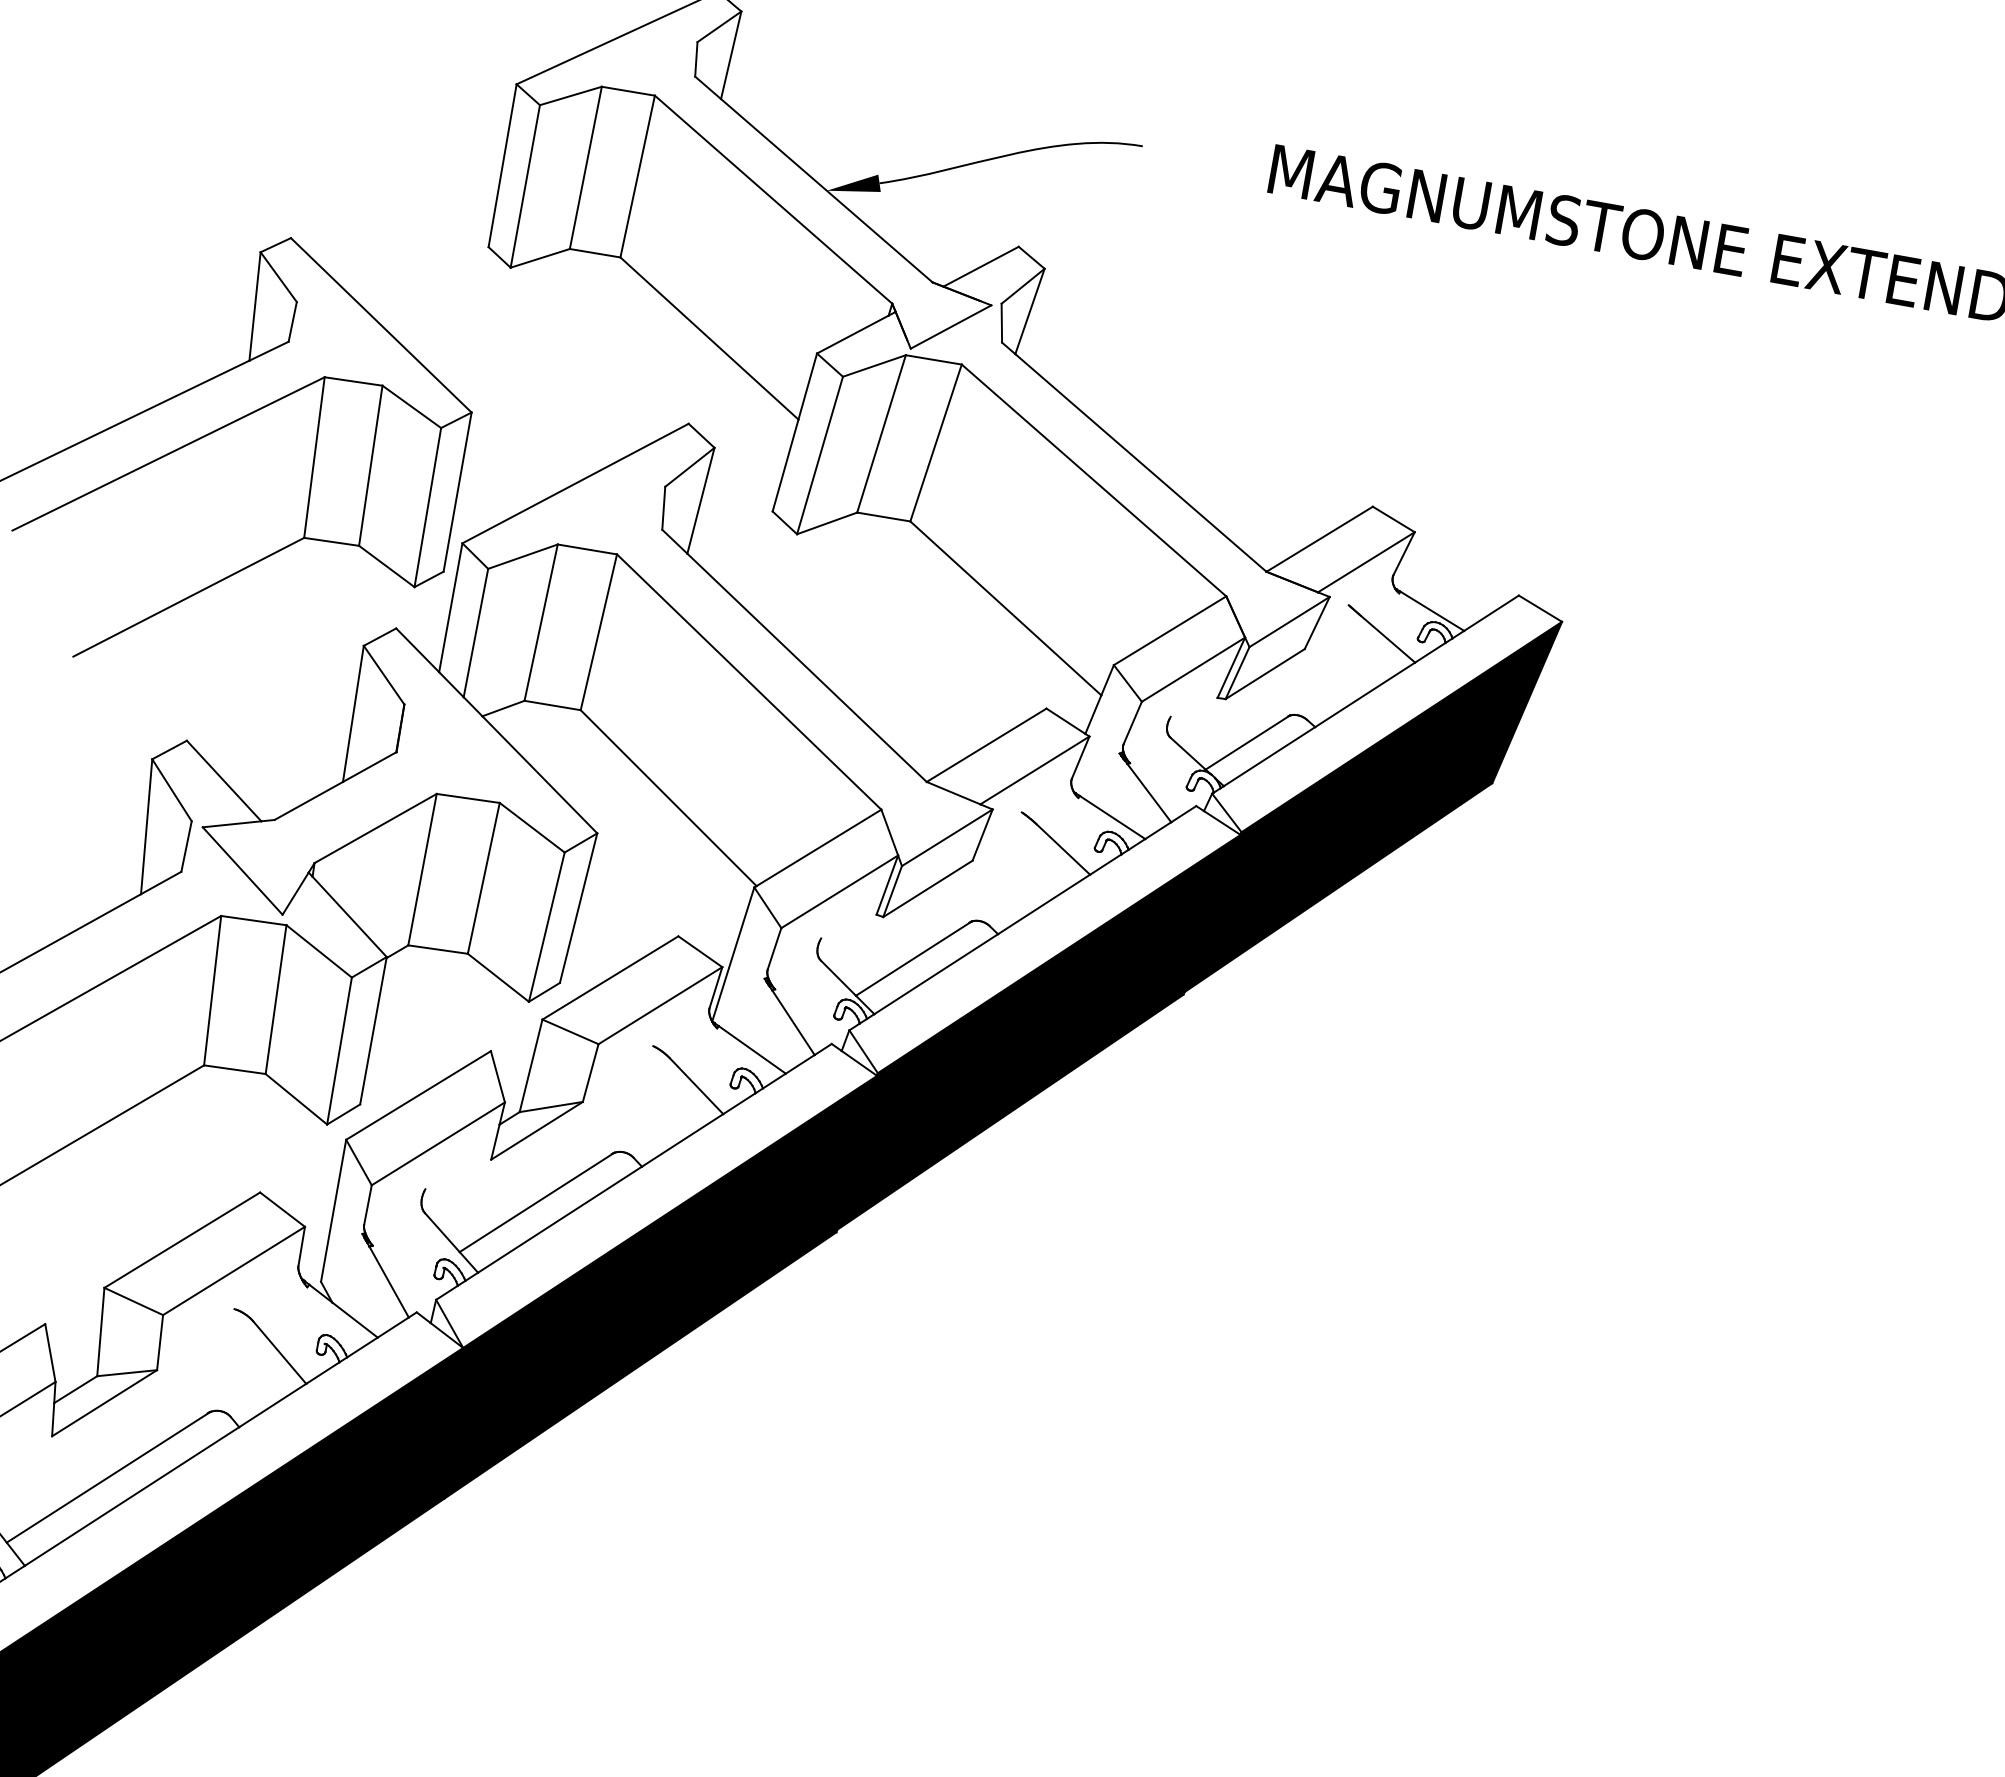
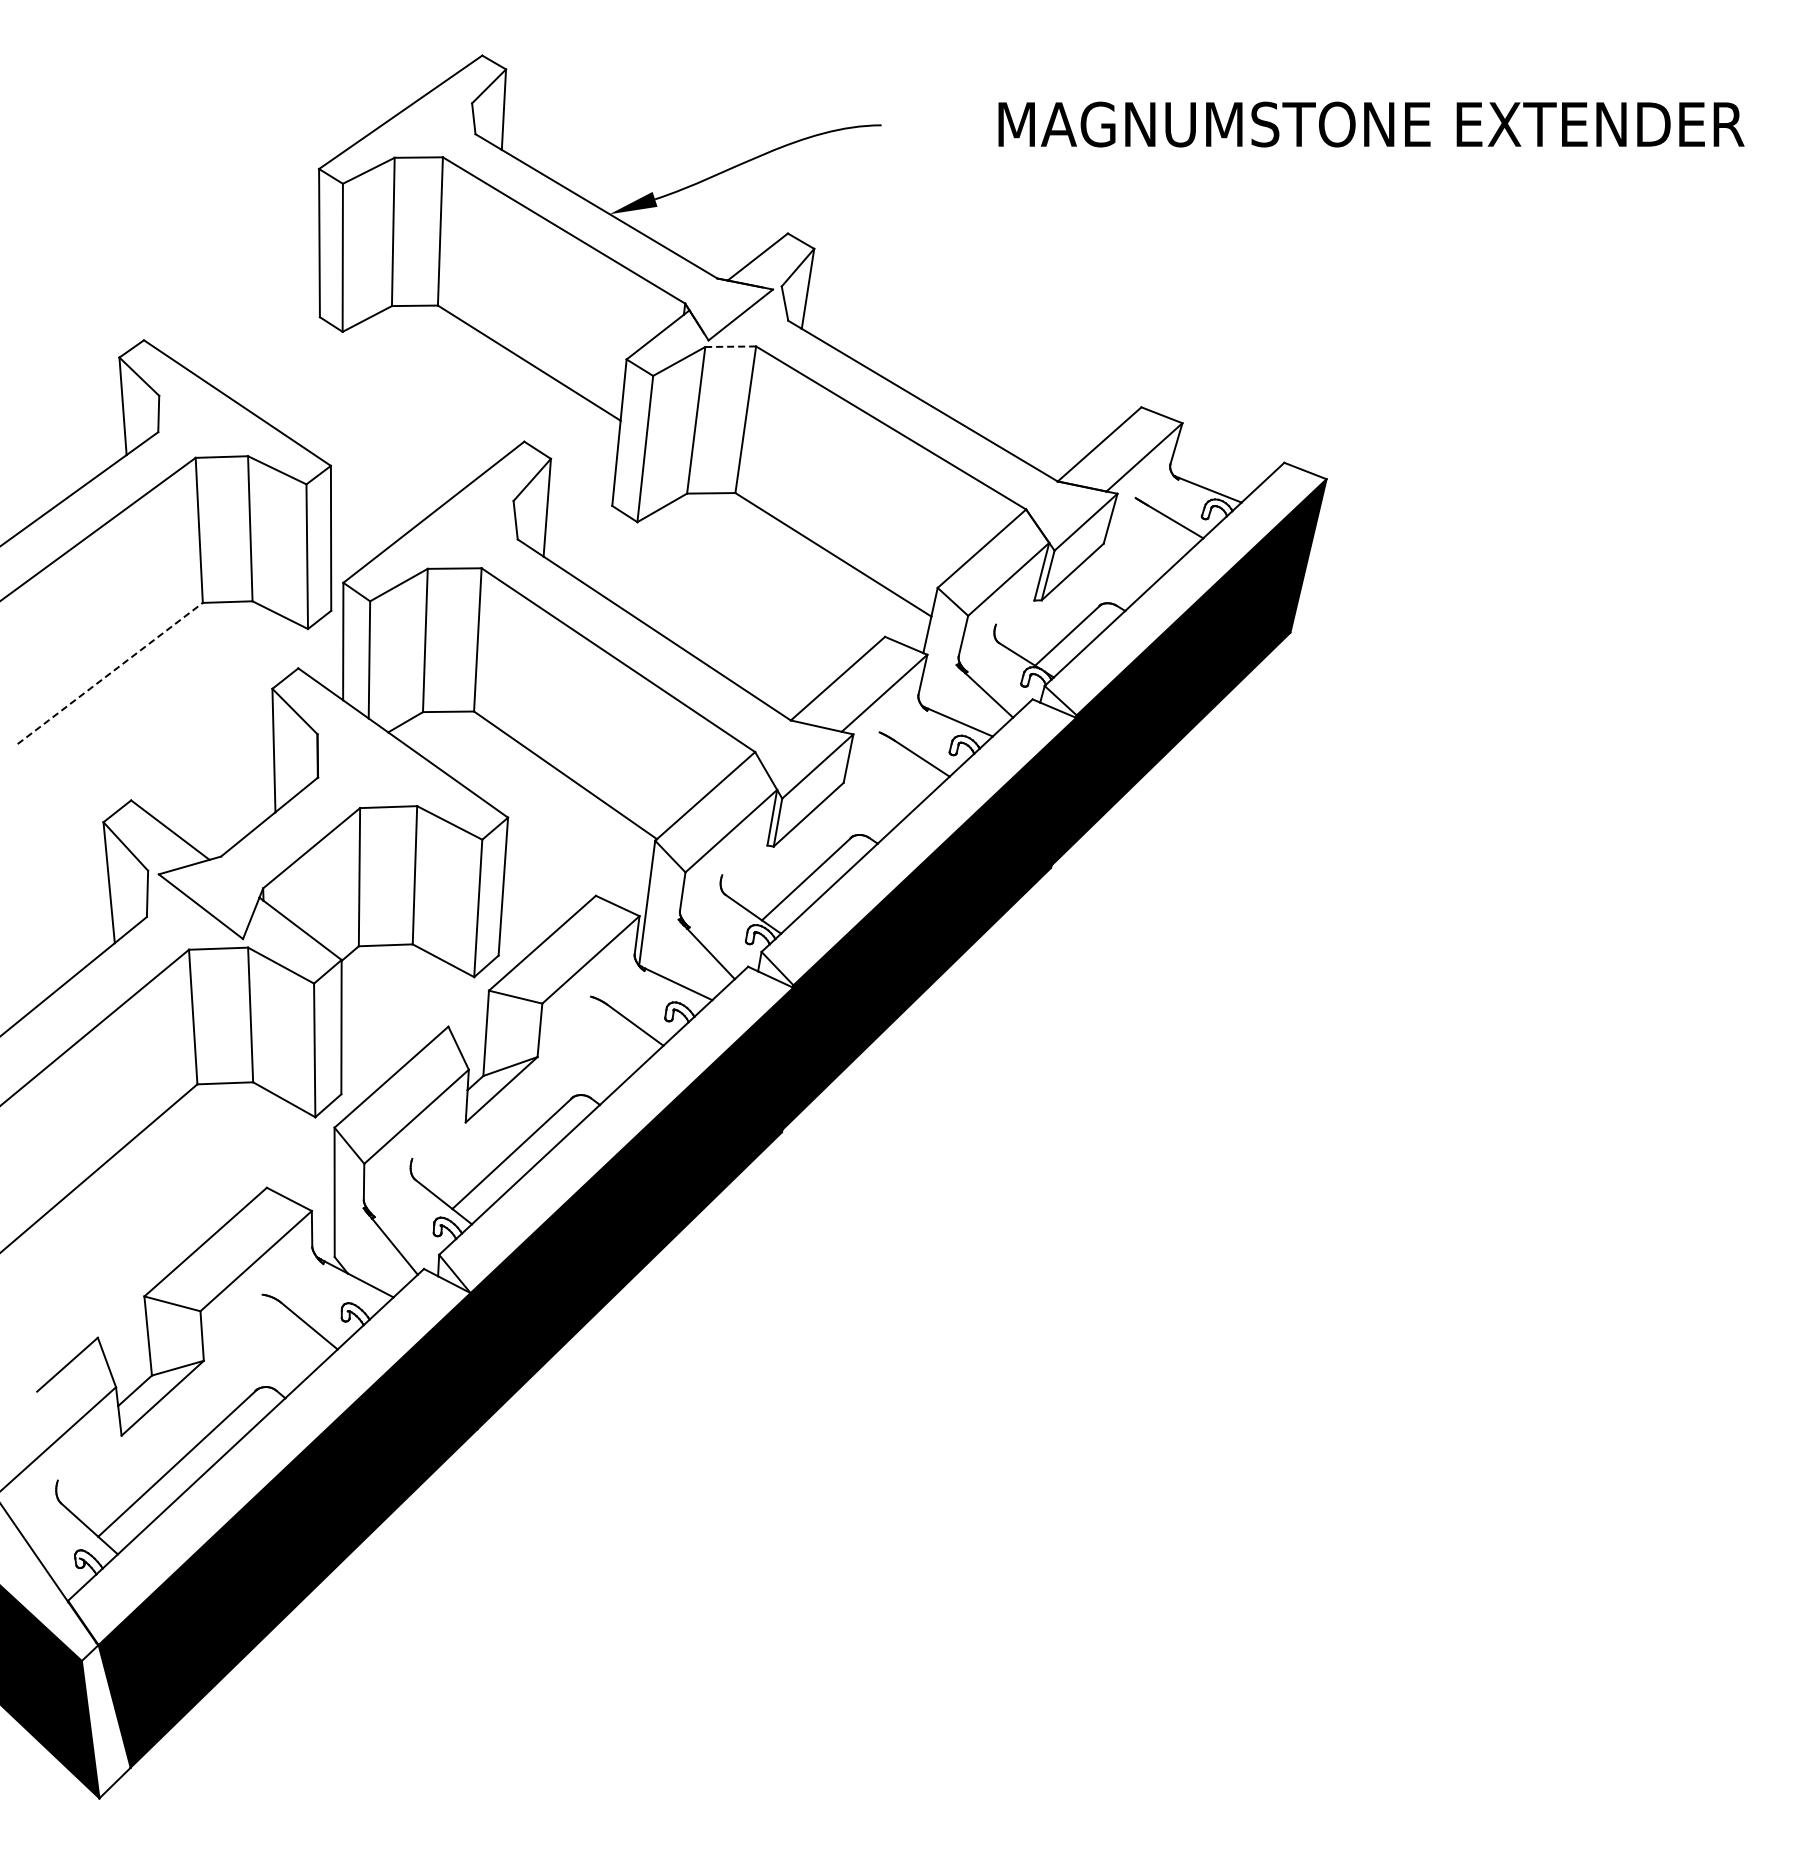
line: (933, 359) -> (730, 346), solid -> dashed
line: (189, 597) -> (110, 673), solid -> dashed

